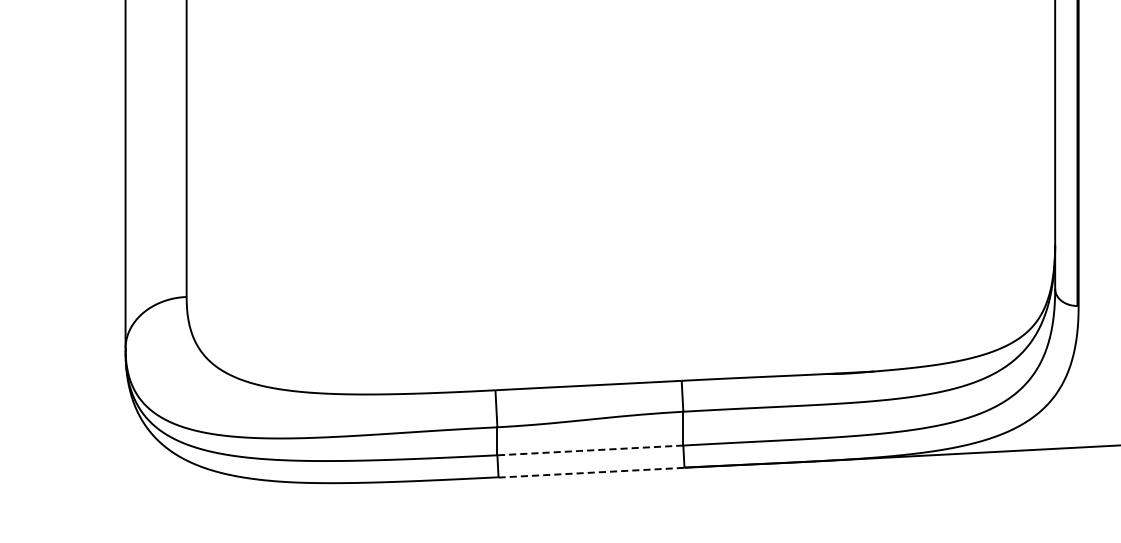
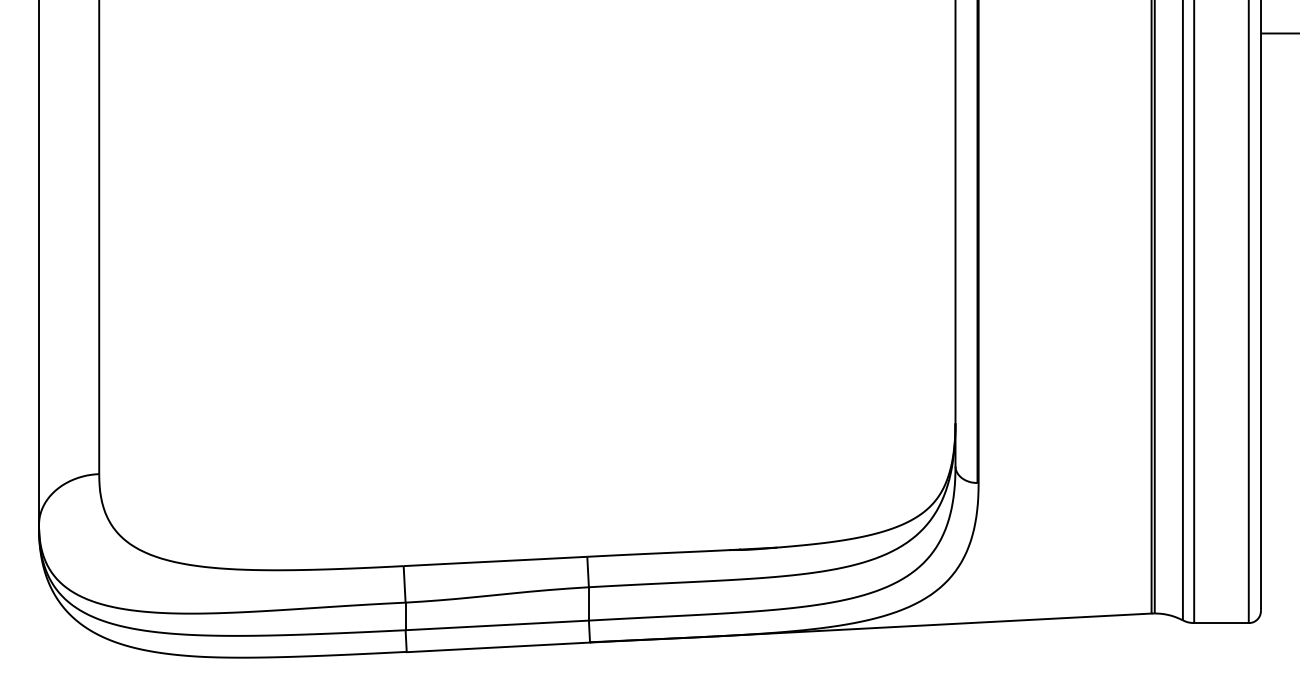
line: (589, 450) -> (496, 625), dashed -> solid
line: (591, 472) -> (498, 647), dashed -> solid

